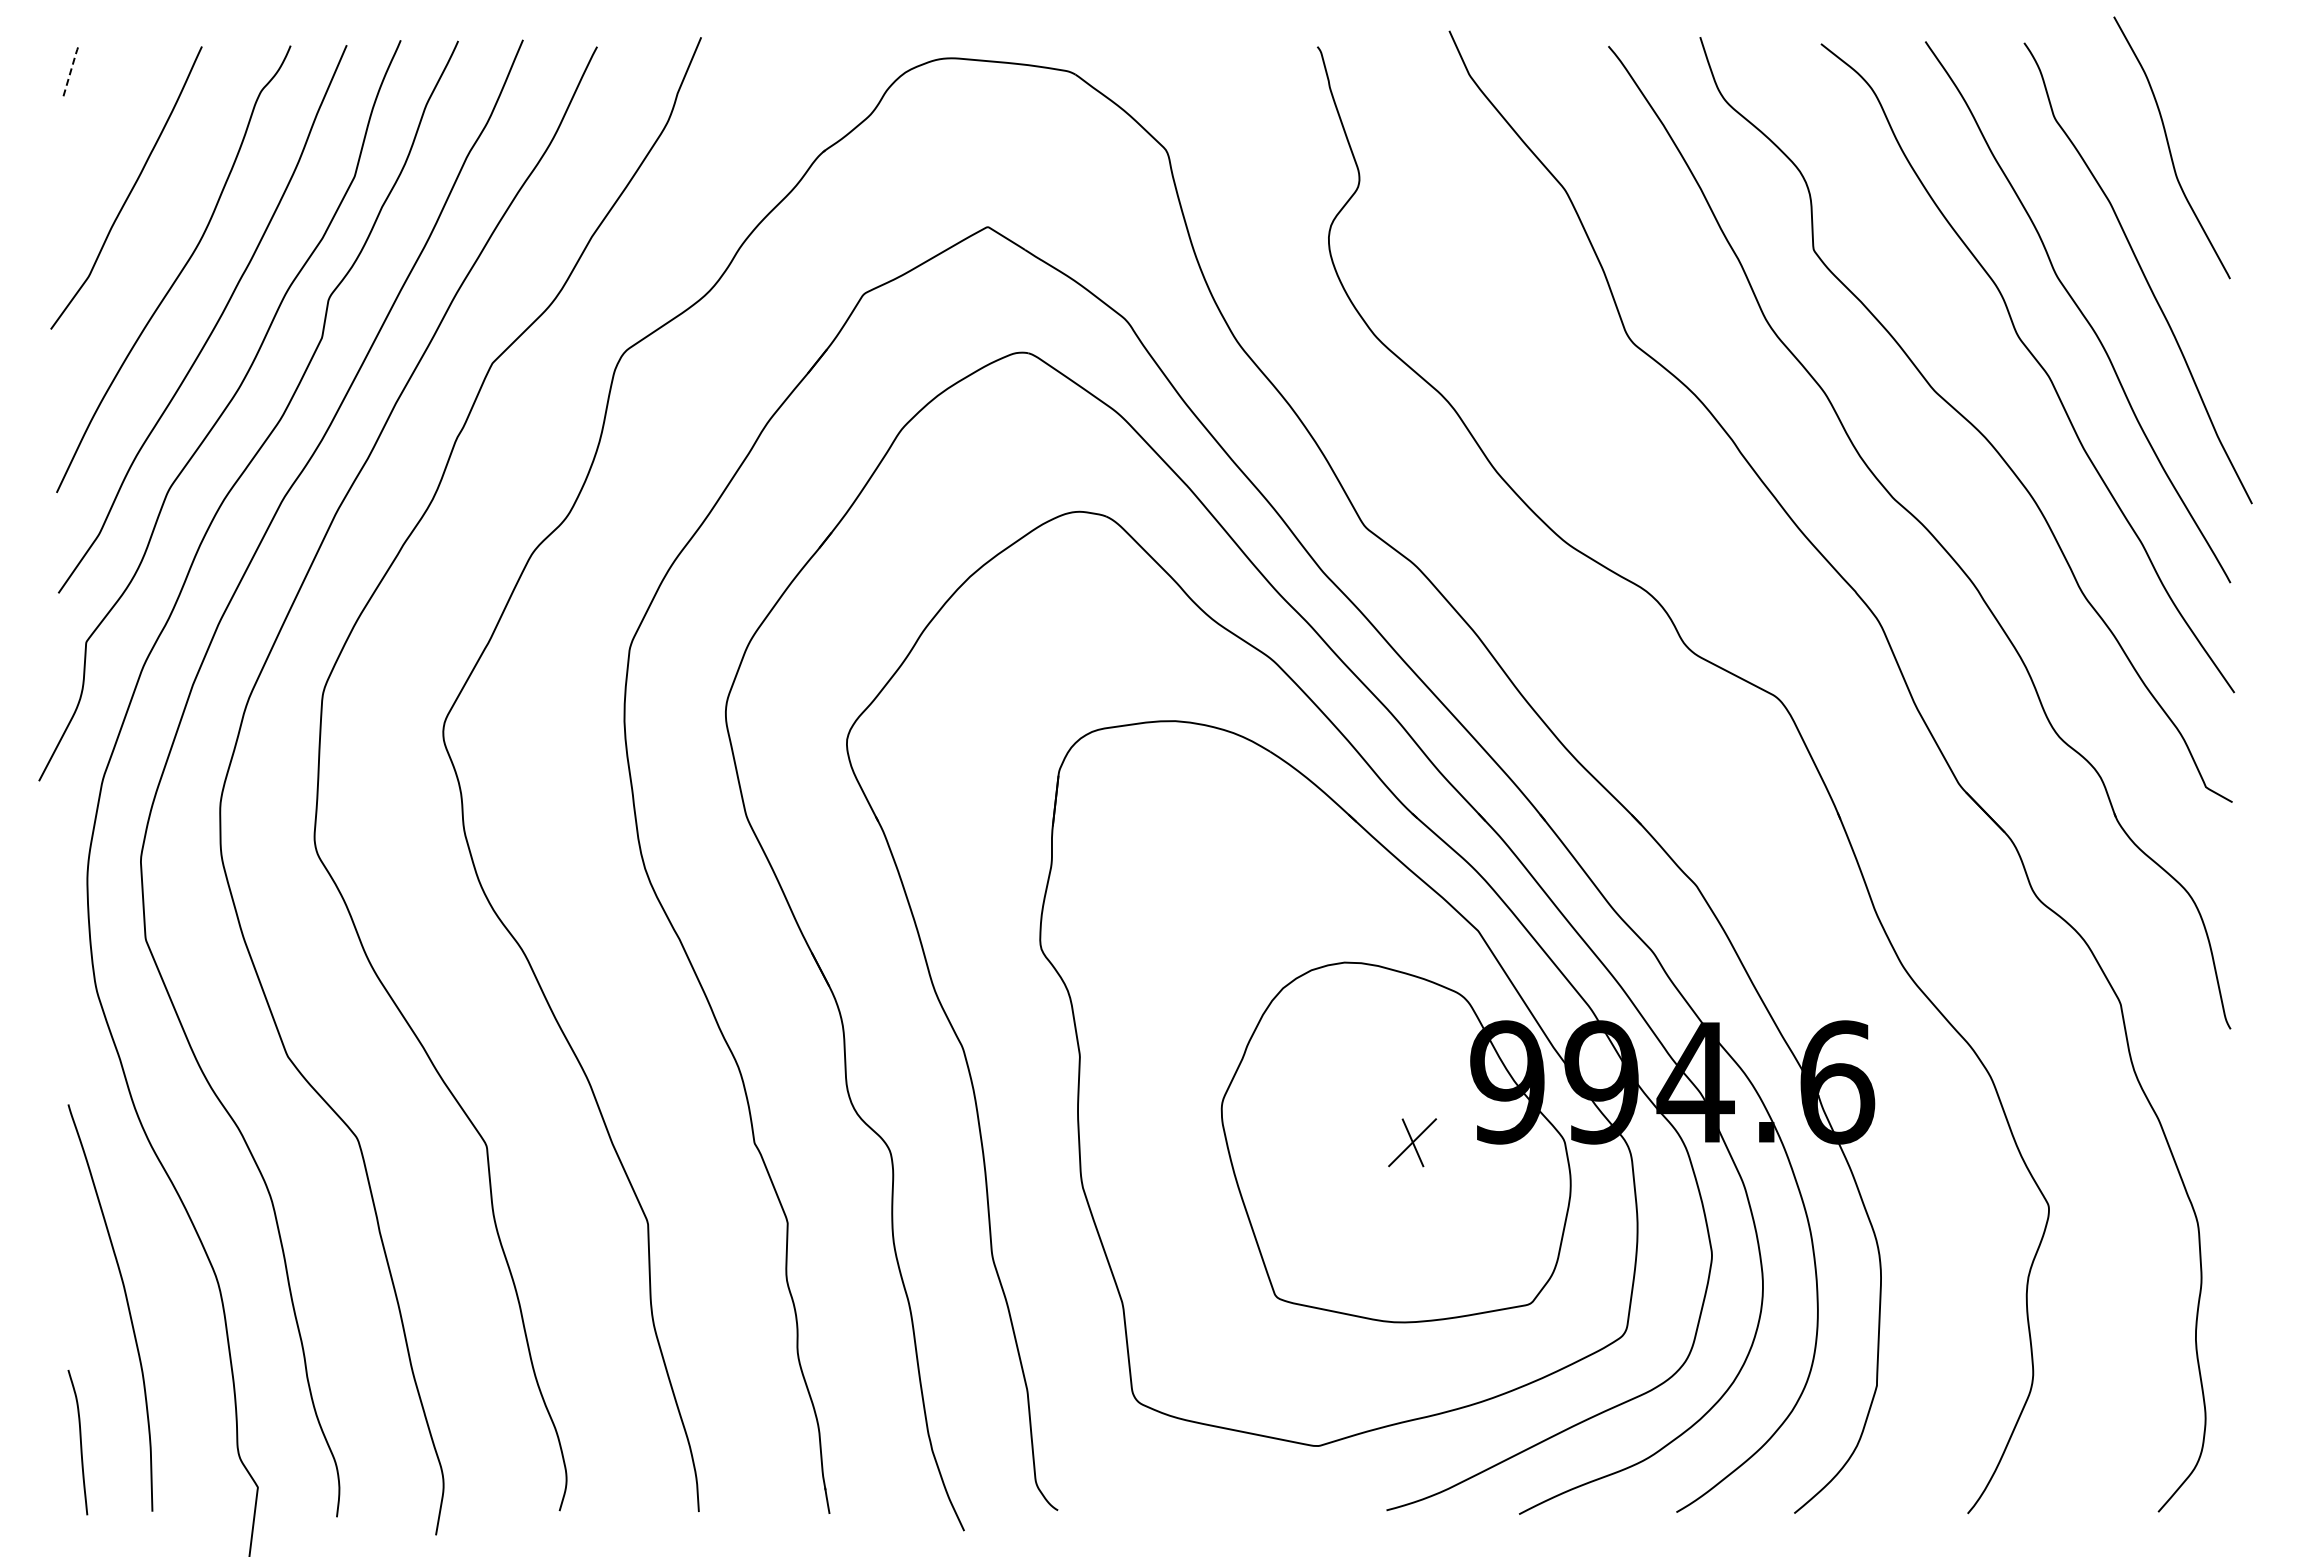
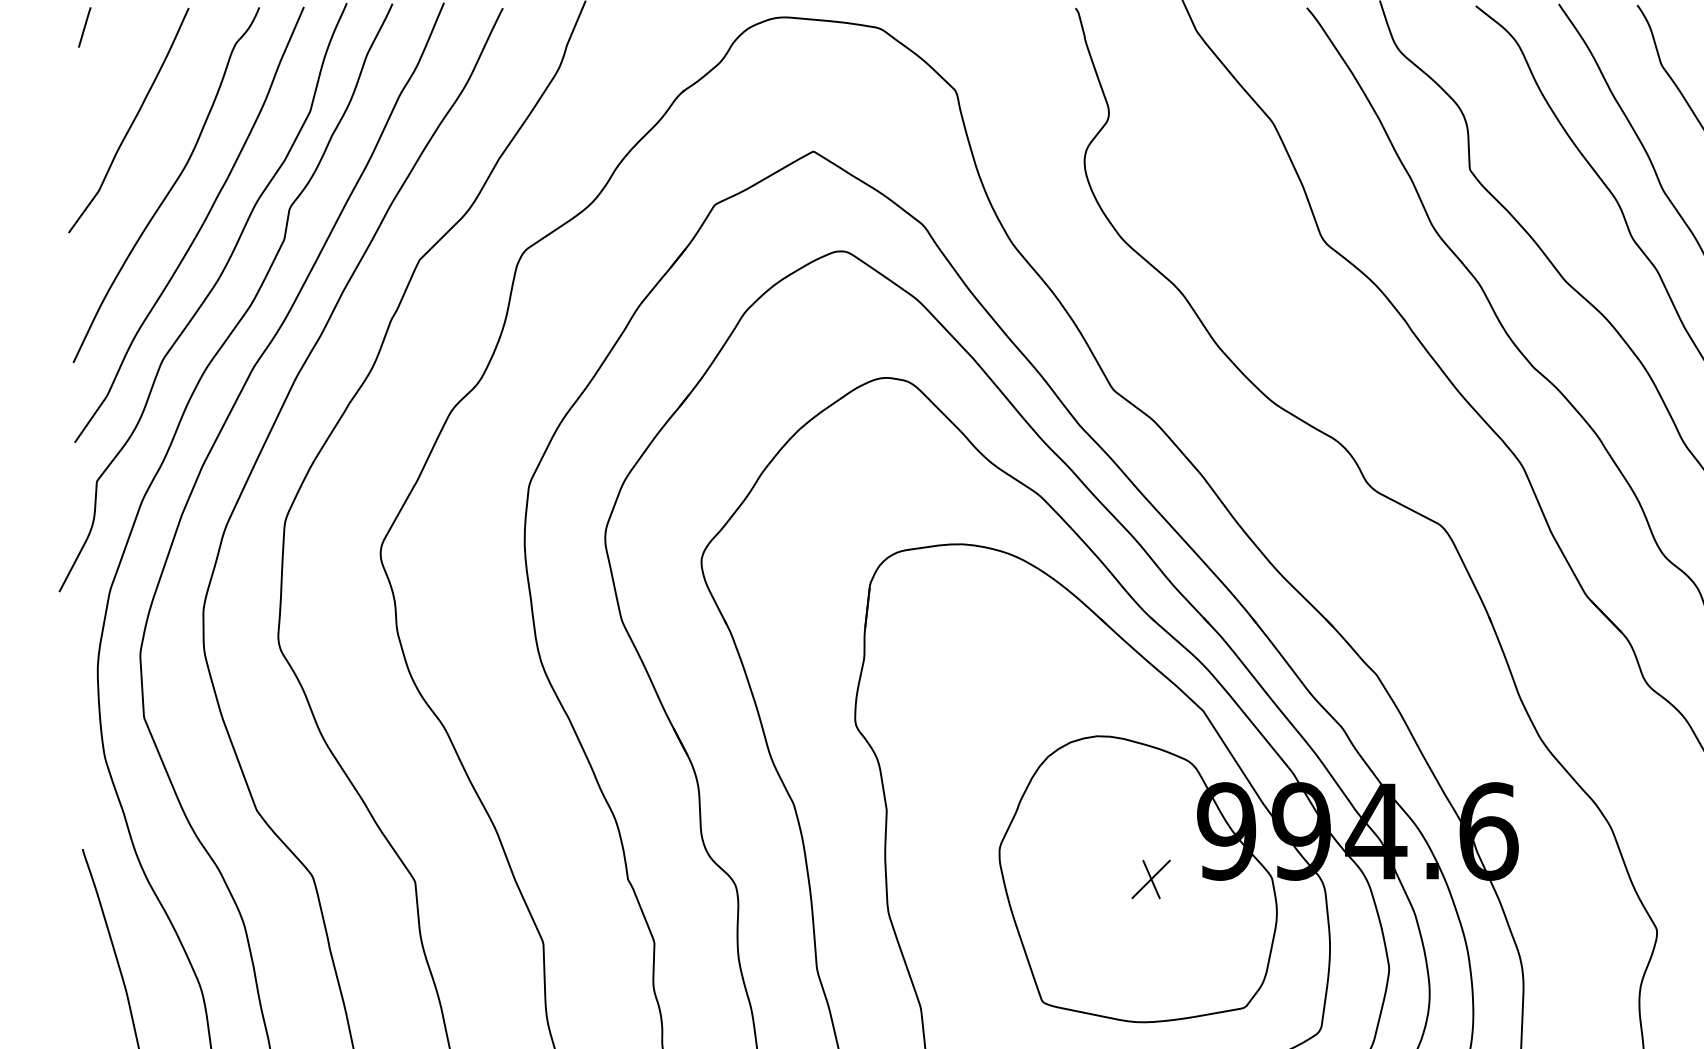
line: (71, 69) -> (85, 26), dashed -> solid

